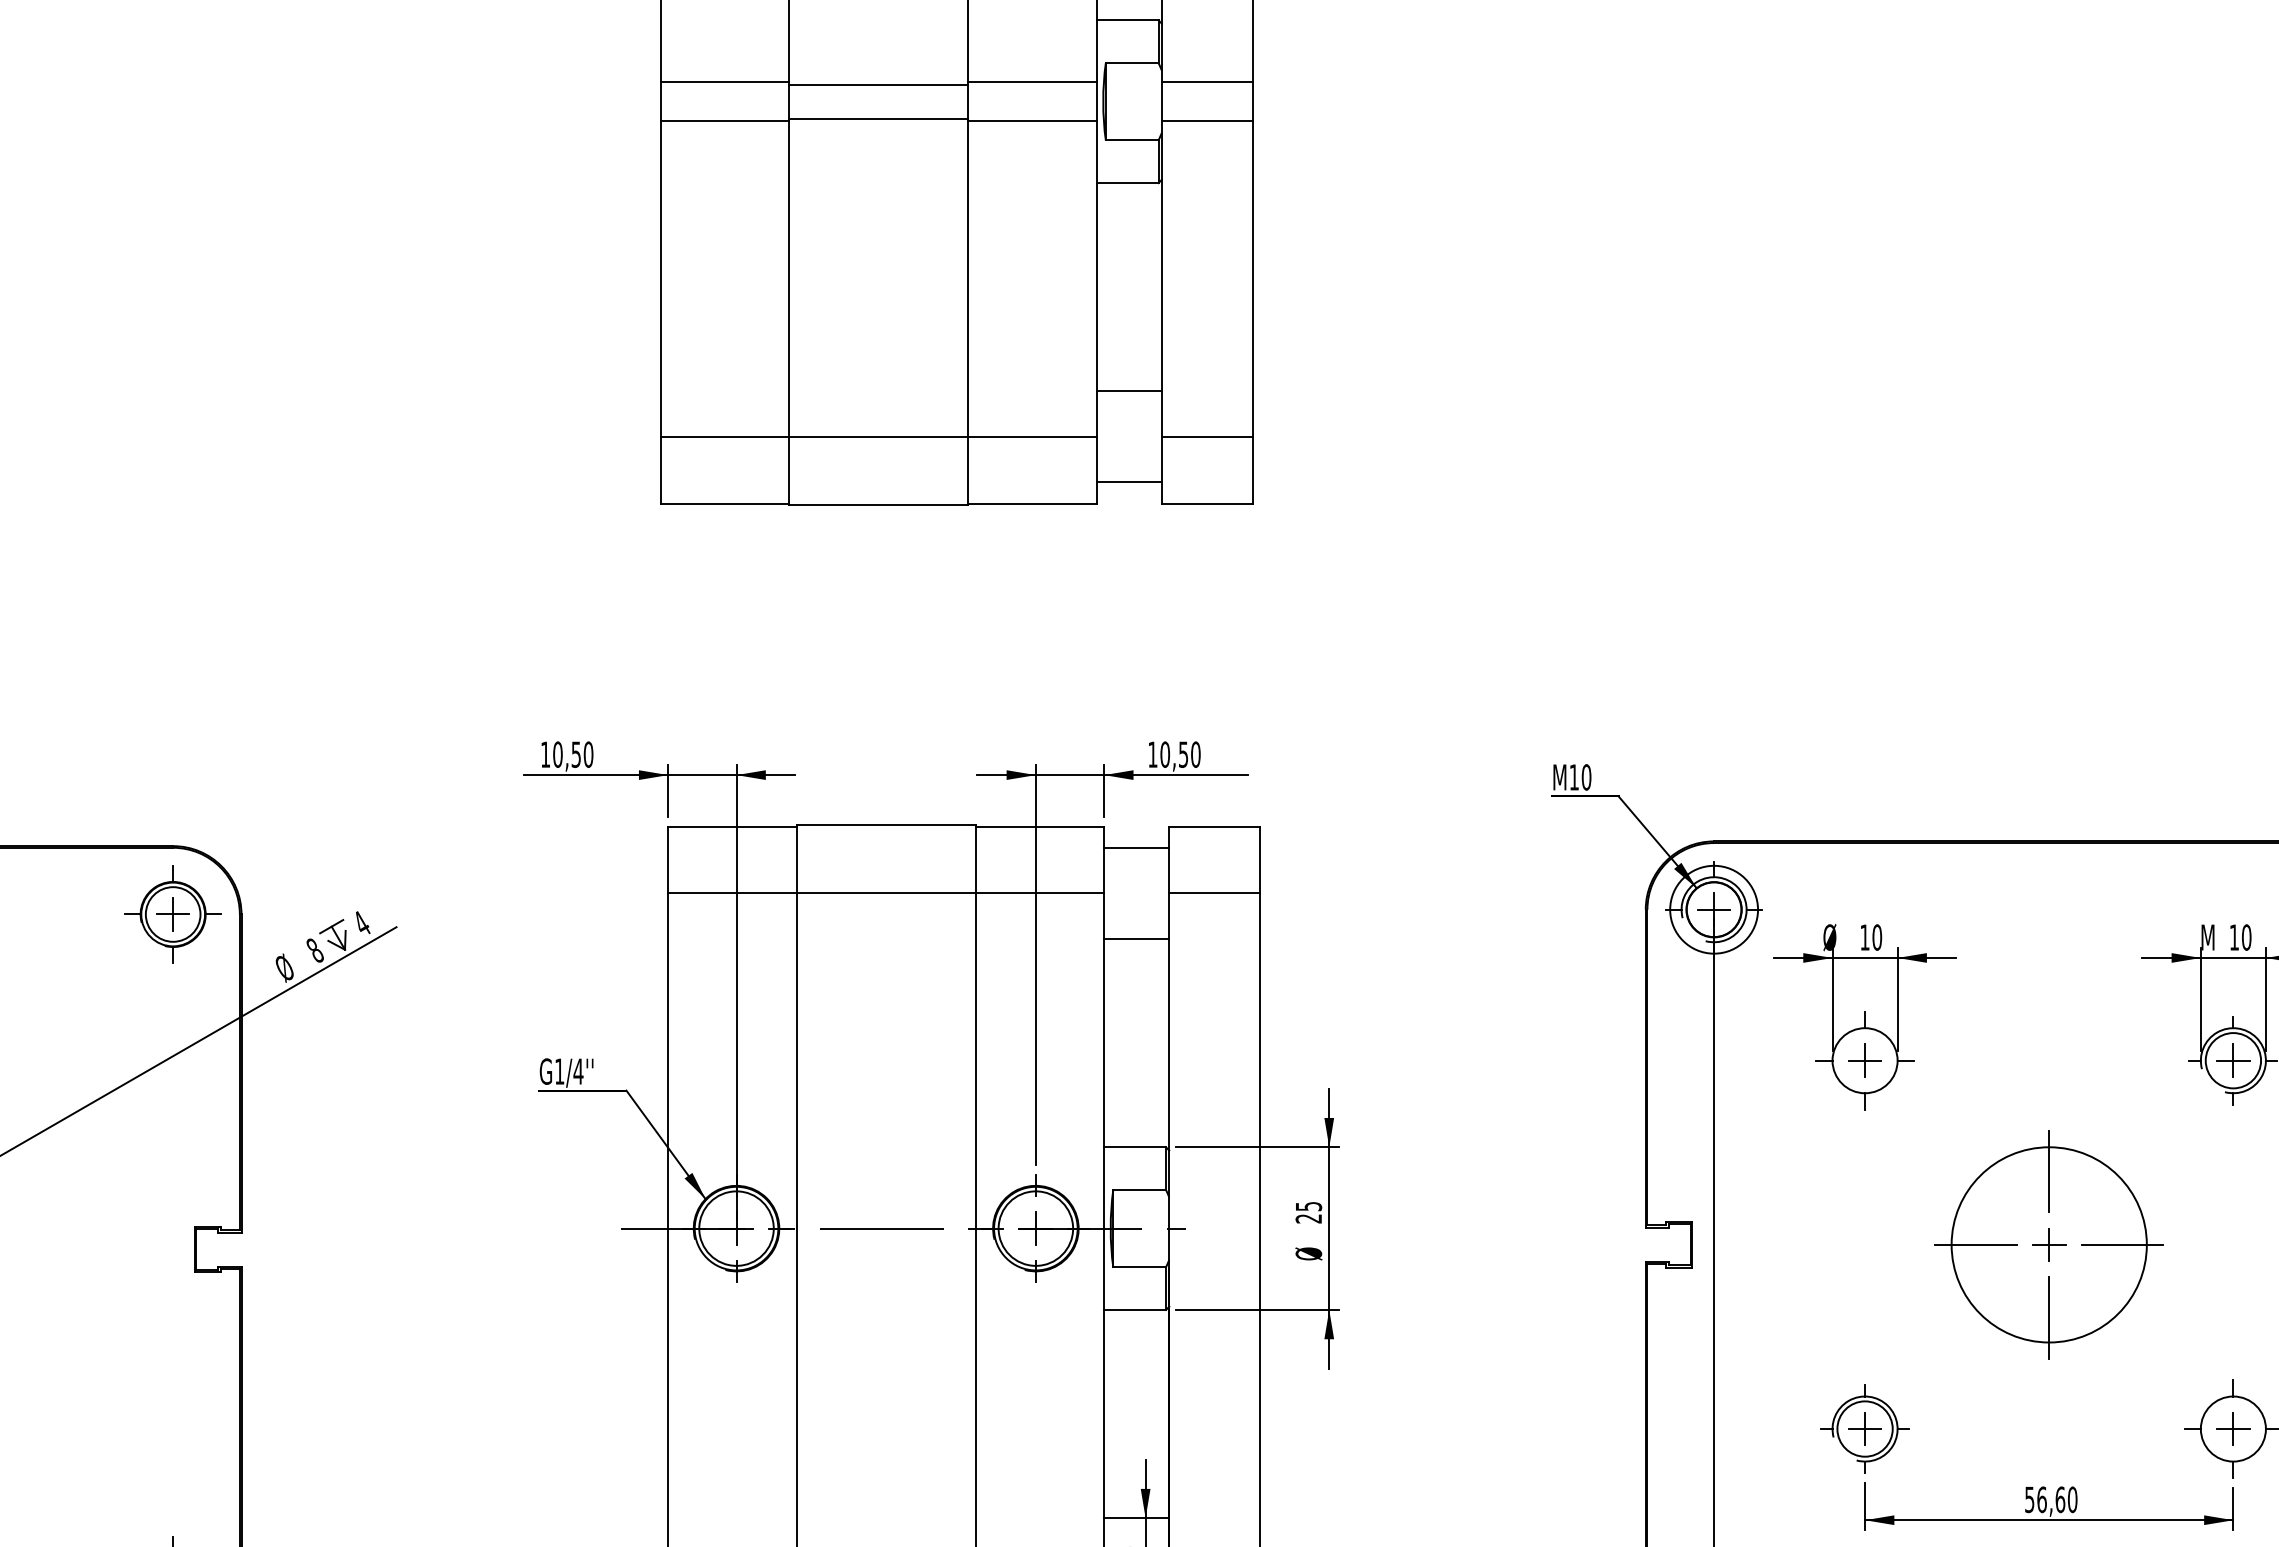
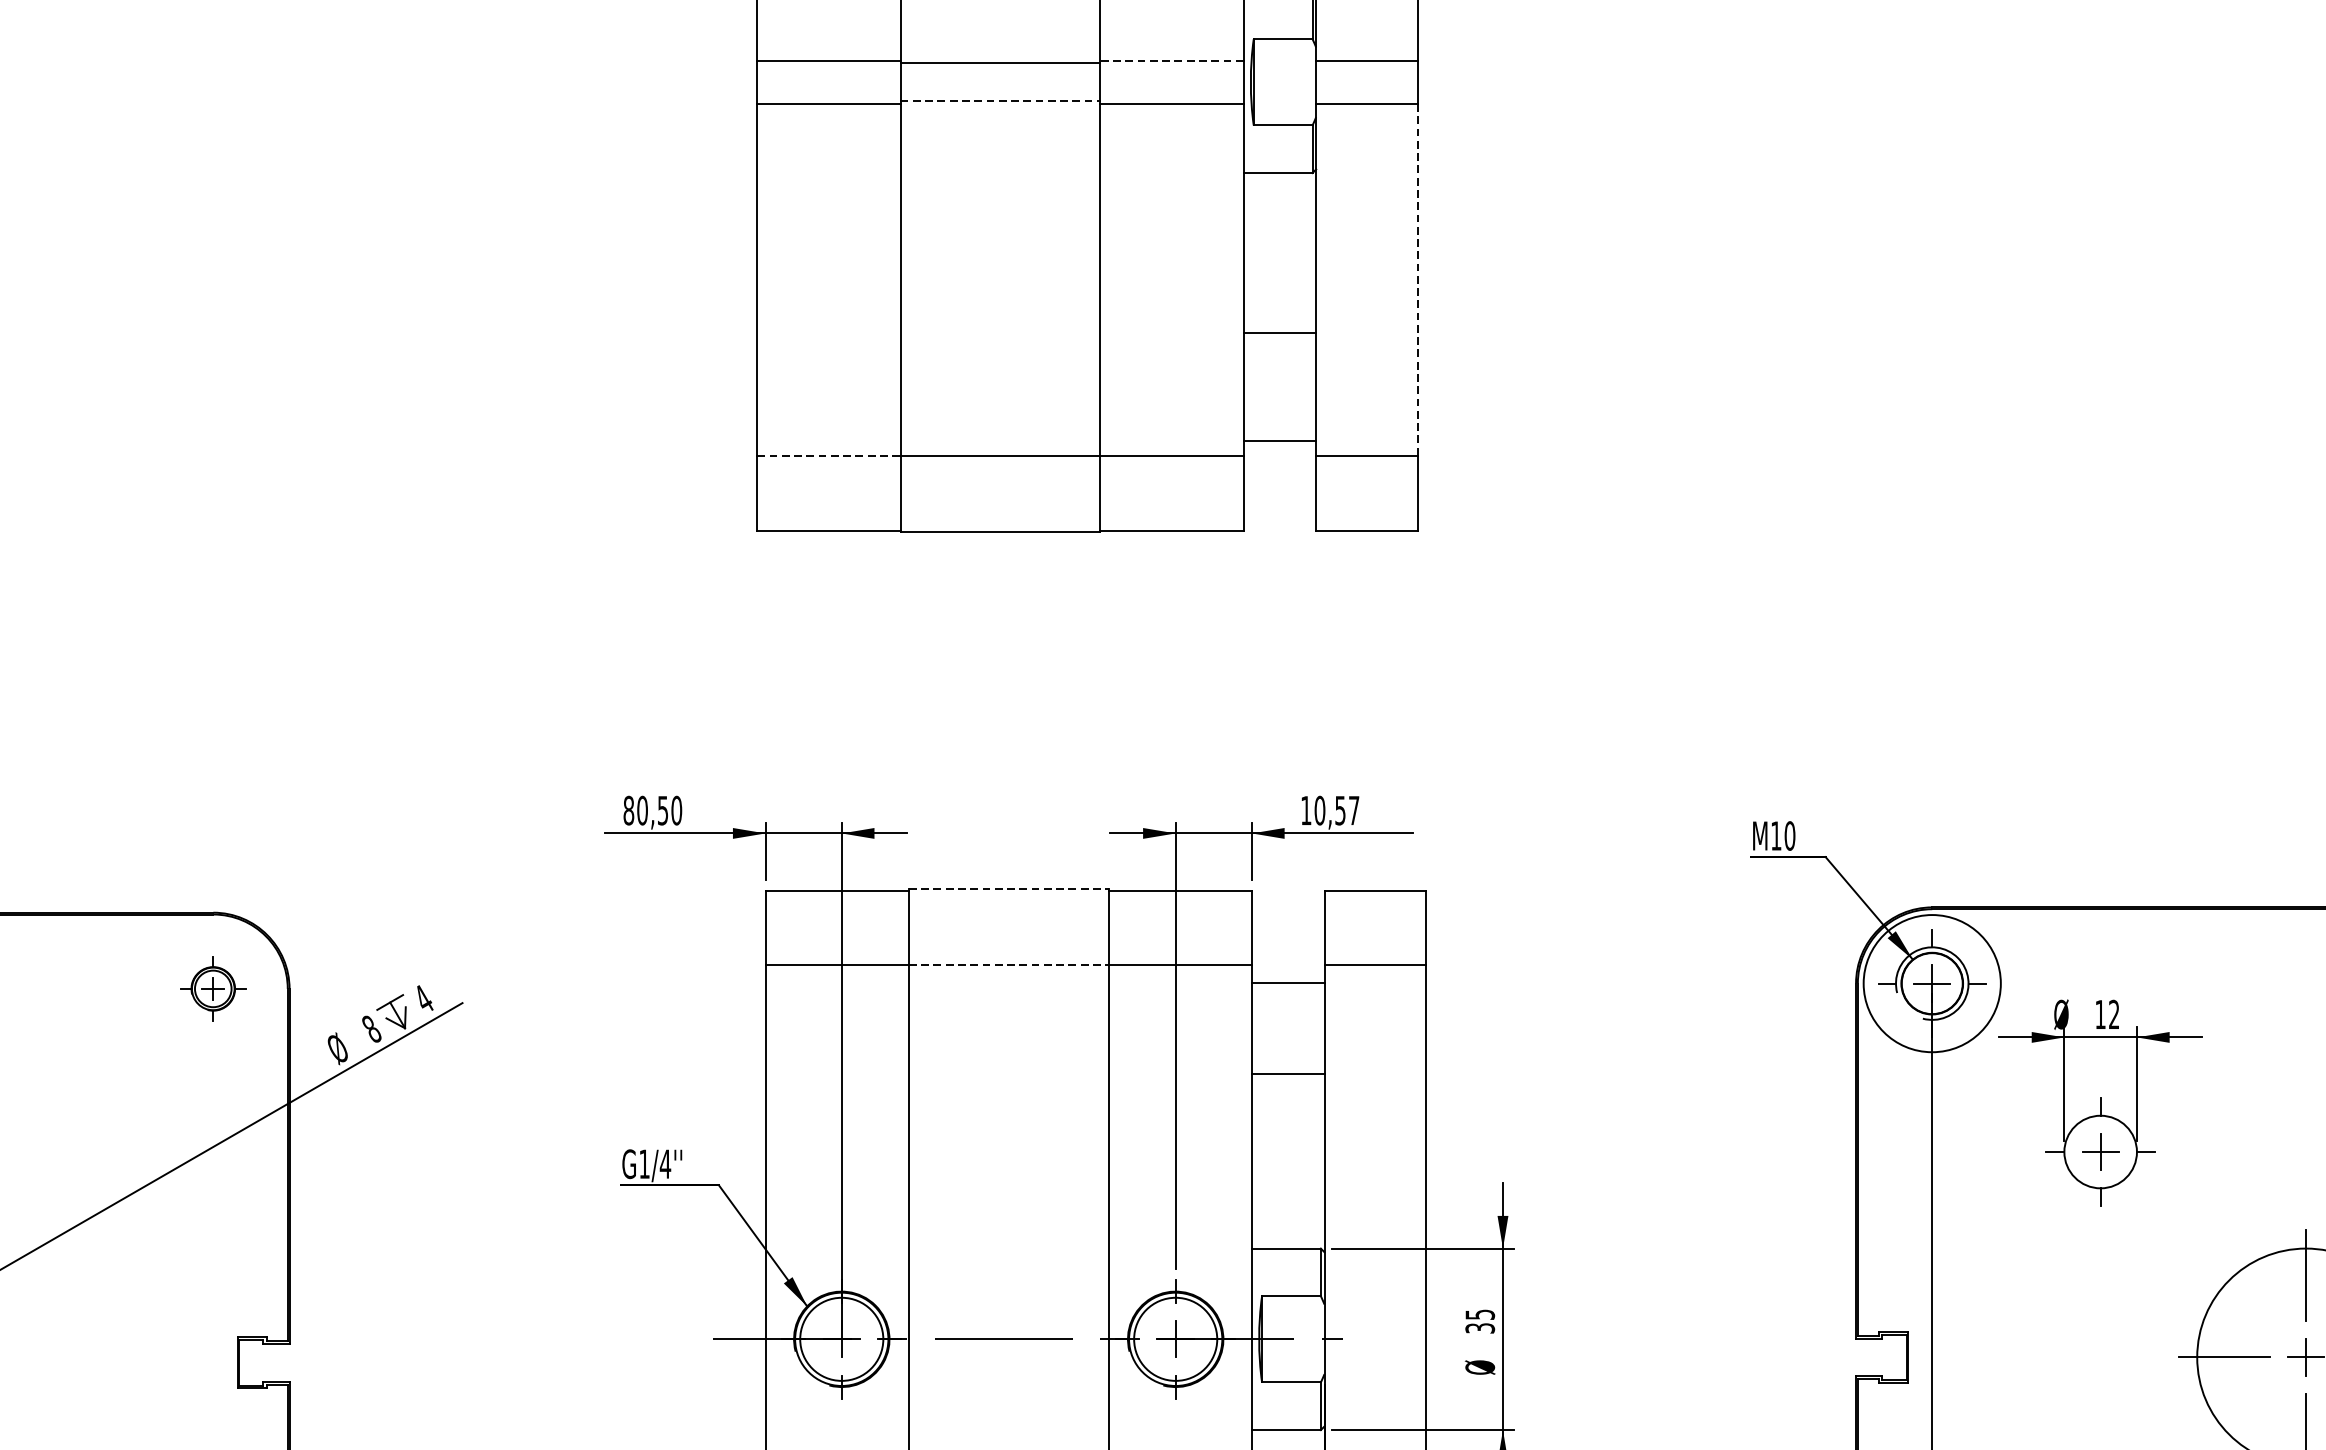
line: (1031, 82) -> (1170, 60), solid -> dashed
line: (879, 118) -> (1001, 100), solid -> dashed
line: (1252, 279) -> (1417, 280), solid -> dashed
line: (1128, 391) -> (1279, 333), moved
line: (725, 436) -> (829, 455), solid -> dashed
line: (1128, 482) -> (1279, 441), moved
text: (545, 754) -> (628, 810), 10,50 -> 80,50
text: (1195, 754) -> (1353, 810), 10,50 -> 10,57
line: (886, 825) -> (1009, 889), solid -> dashed
line: (1136, 847) -> (1287, 982), moved
line: (886, 893) -> (1009, 965), solid -> dashed
circle: (1714, 909) -> (1932, 983), size x1.4
part: (172, 914) -> (212, 988), size x0.6
text: (1877, 937) -> (2114, 1014), 10 -> 12
line: (1136, 939) -> (1287, 1074), moved
text: (1309, 1218) -> (1480, 1328), 25 -> 35

